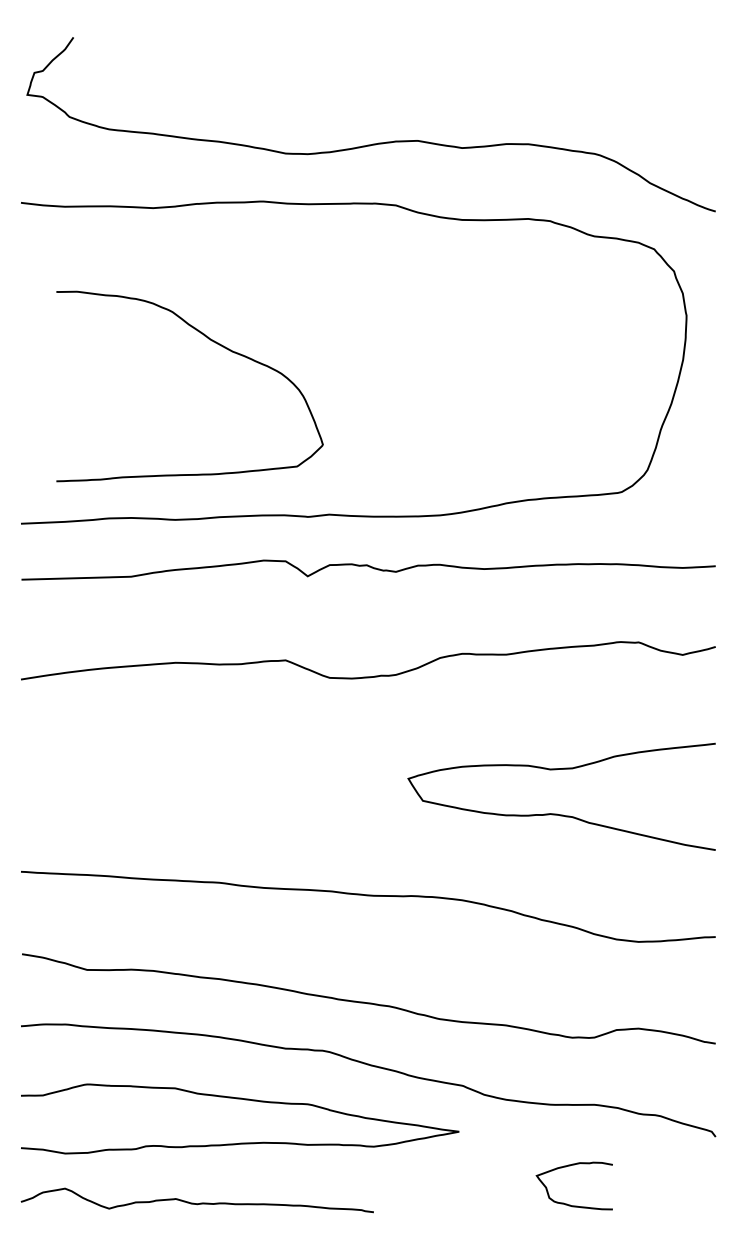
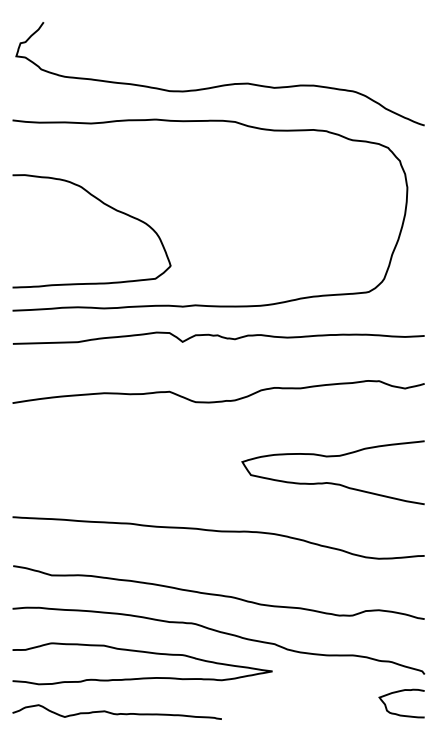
curve: (213, 342) -> (105, 205), moved
curve: (567, 1202) -> (397, 713), moved

